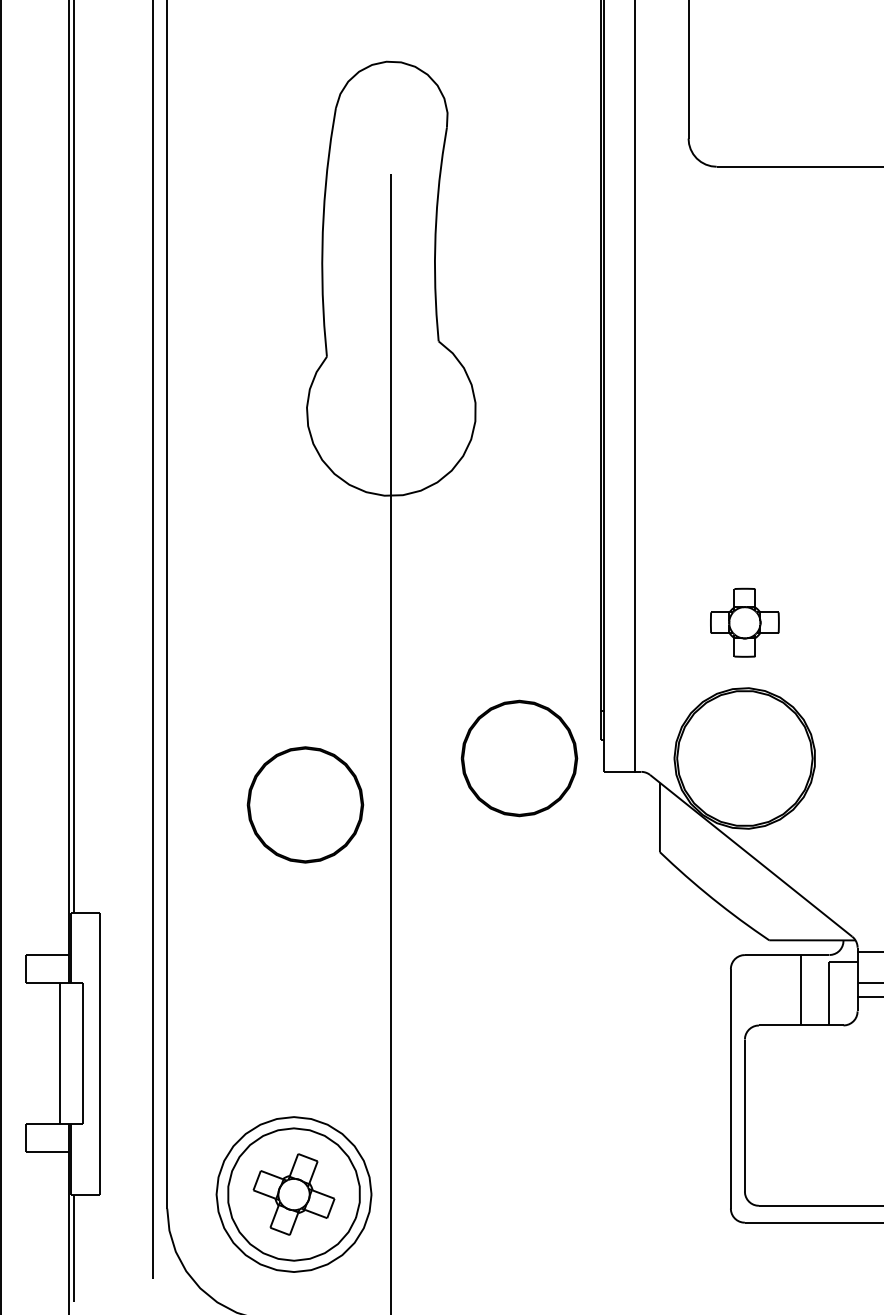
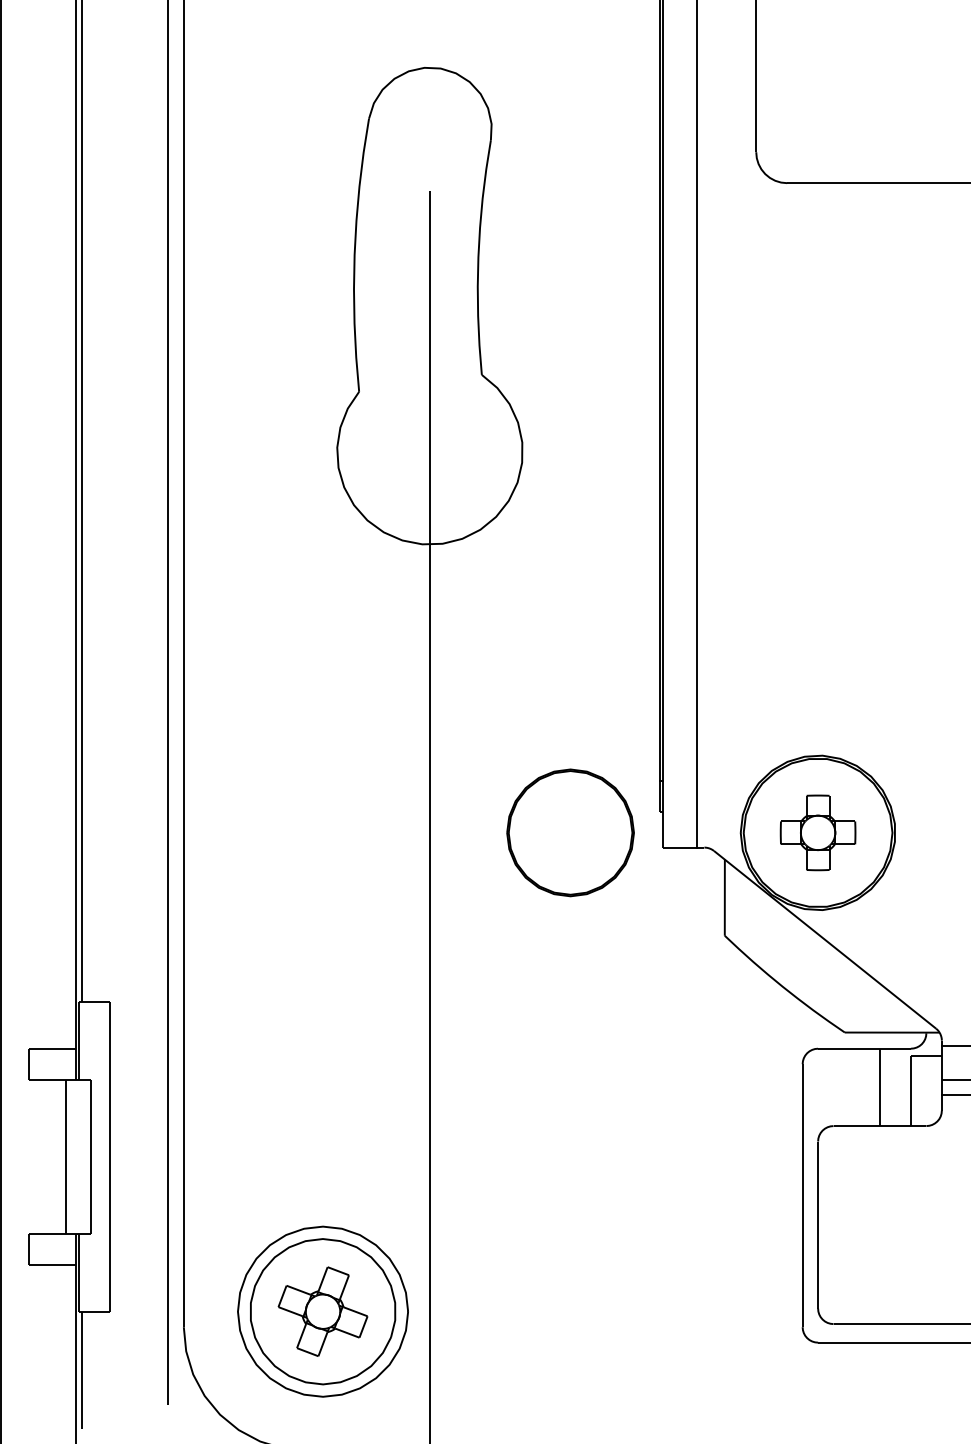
part: (744, 622) -> (817, 832), moved
part: (305, 804) -> (335, 883), removed

